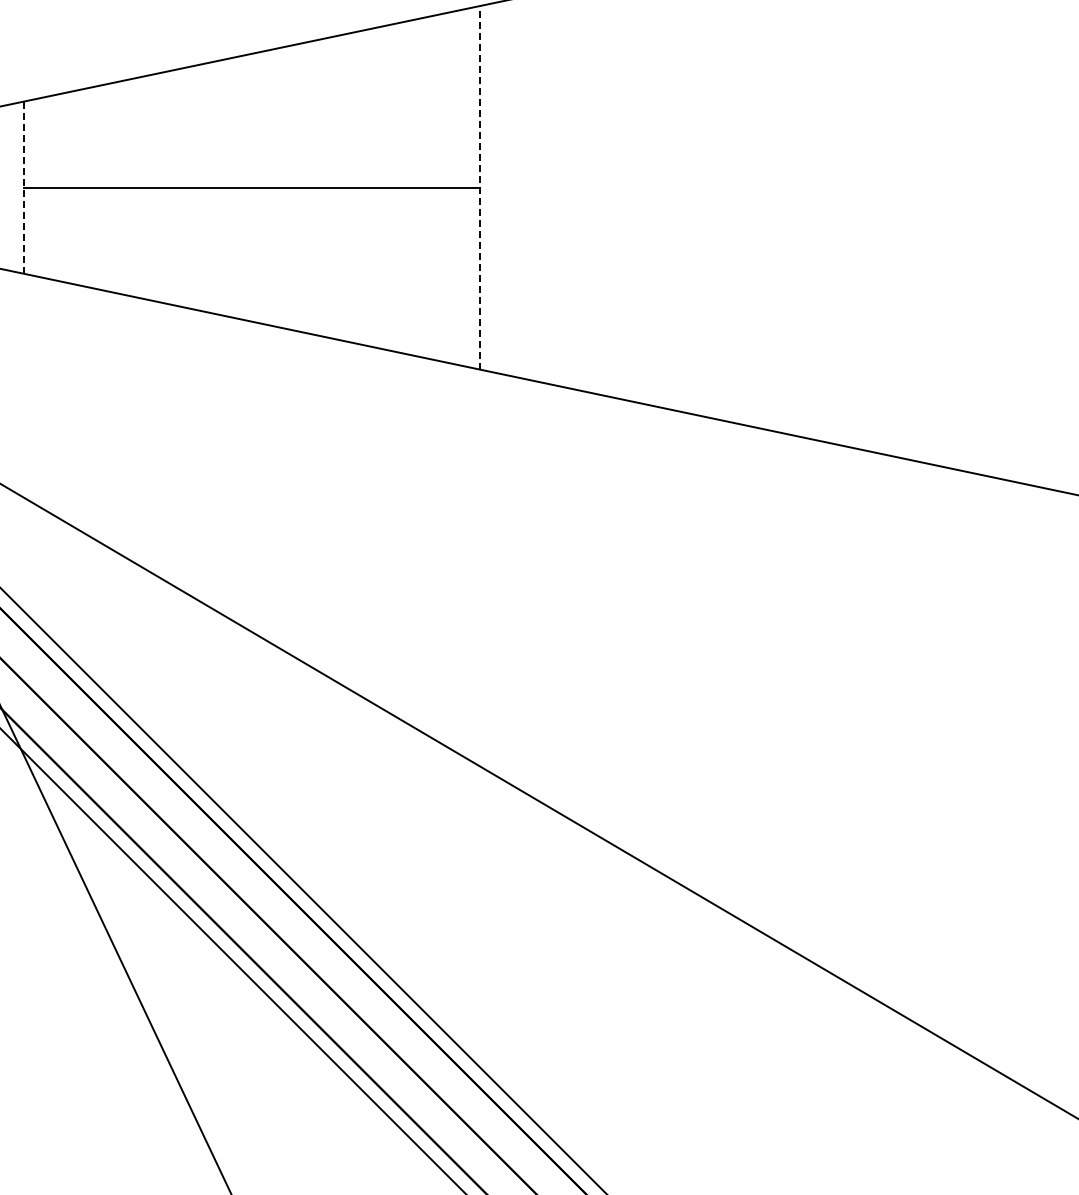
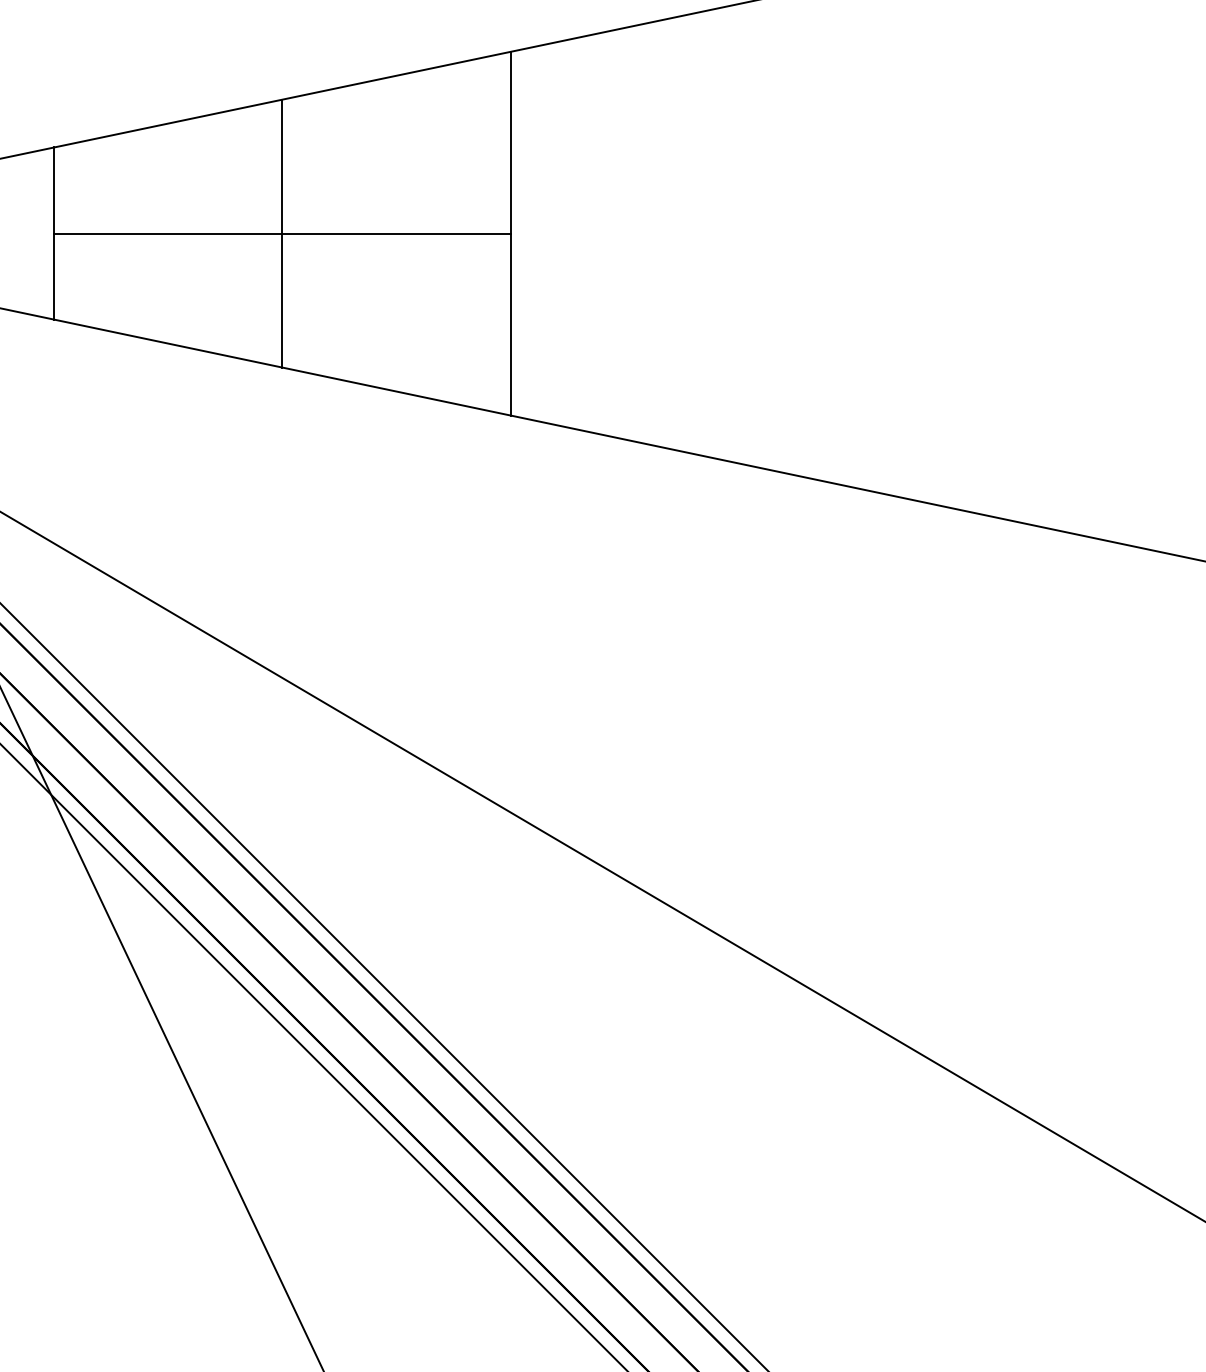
line: (24, 187) -> (54, 233), dashed -> solid
line: (252, 187) -> (282, 233), added
line: (480, 187) -> (510, 233), dashed -> solid

